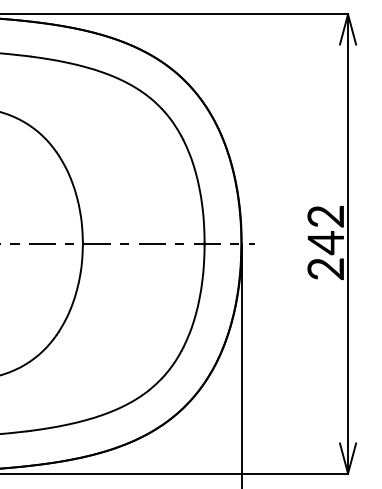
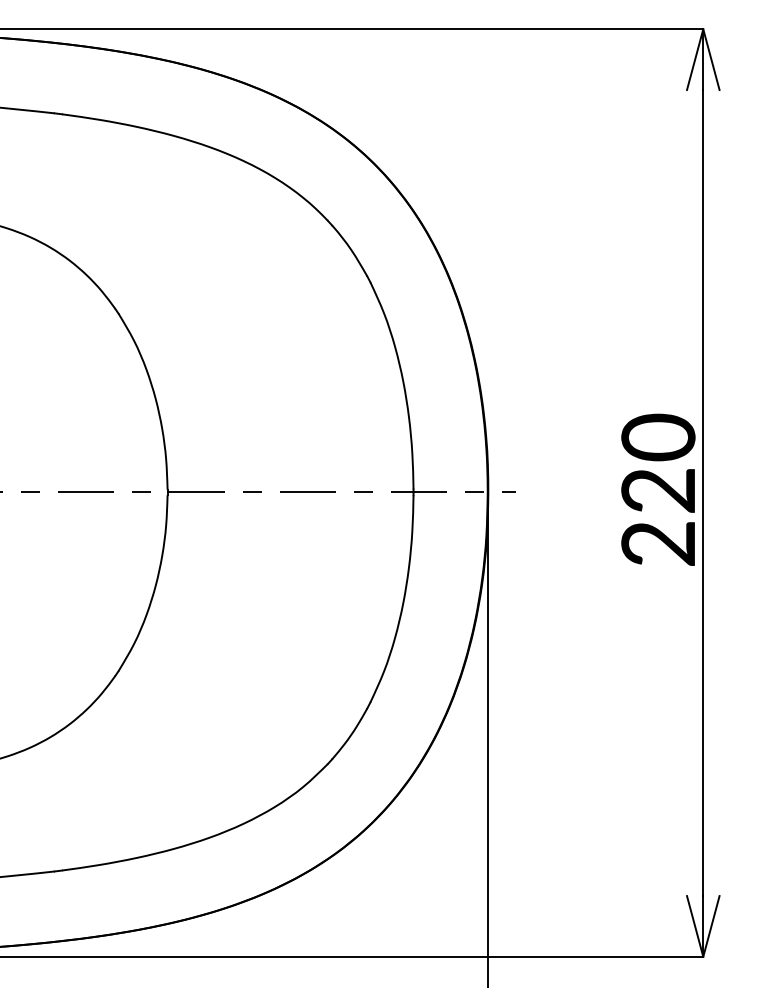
text: (325, 229) -> (657, 463), 242 -> 220

